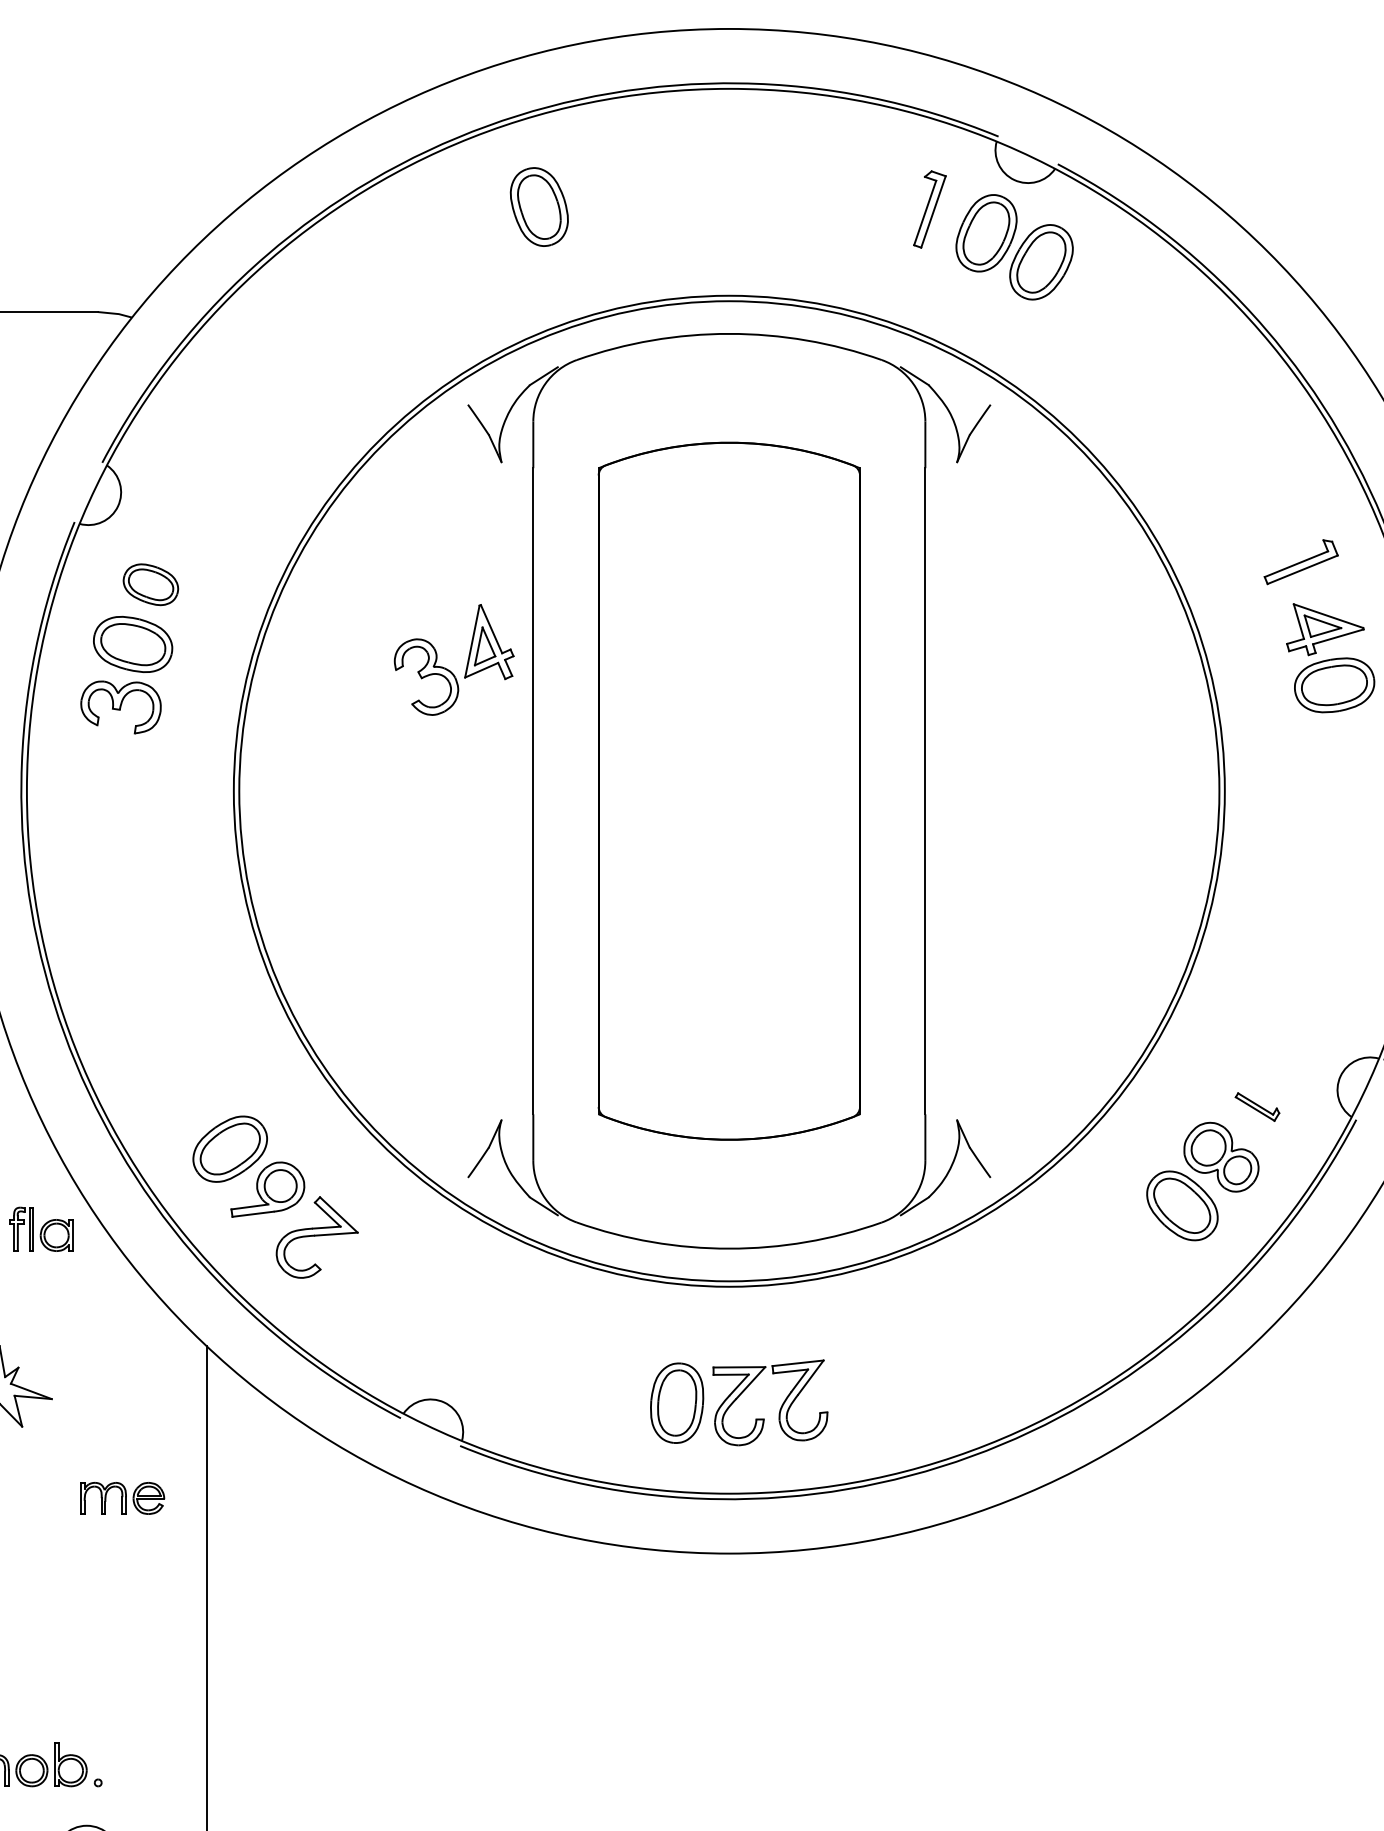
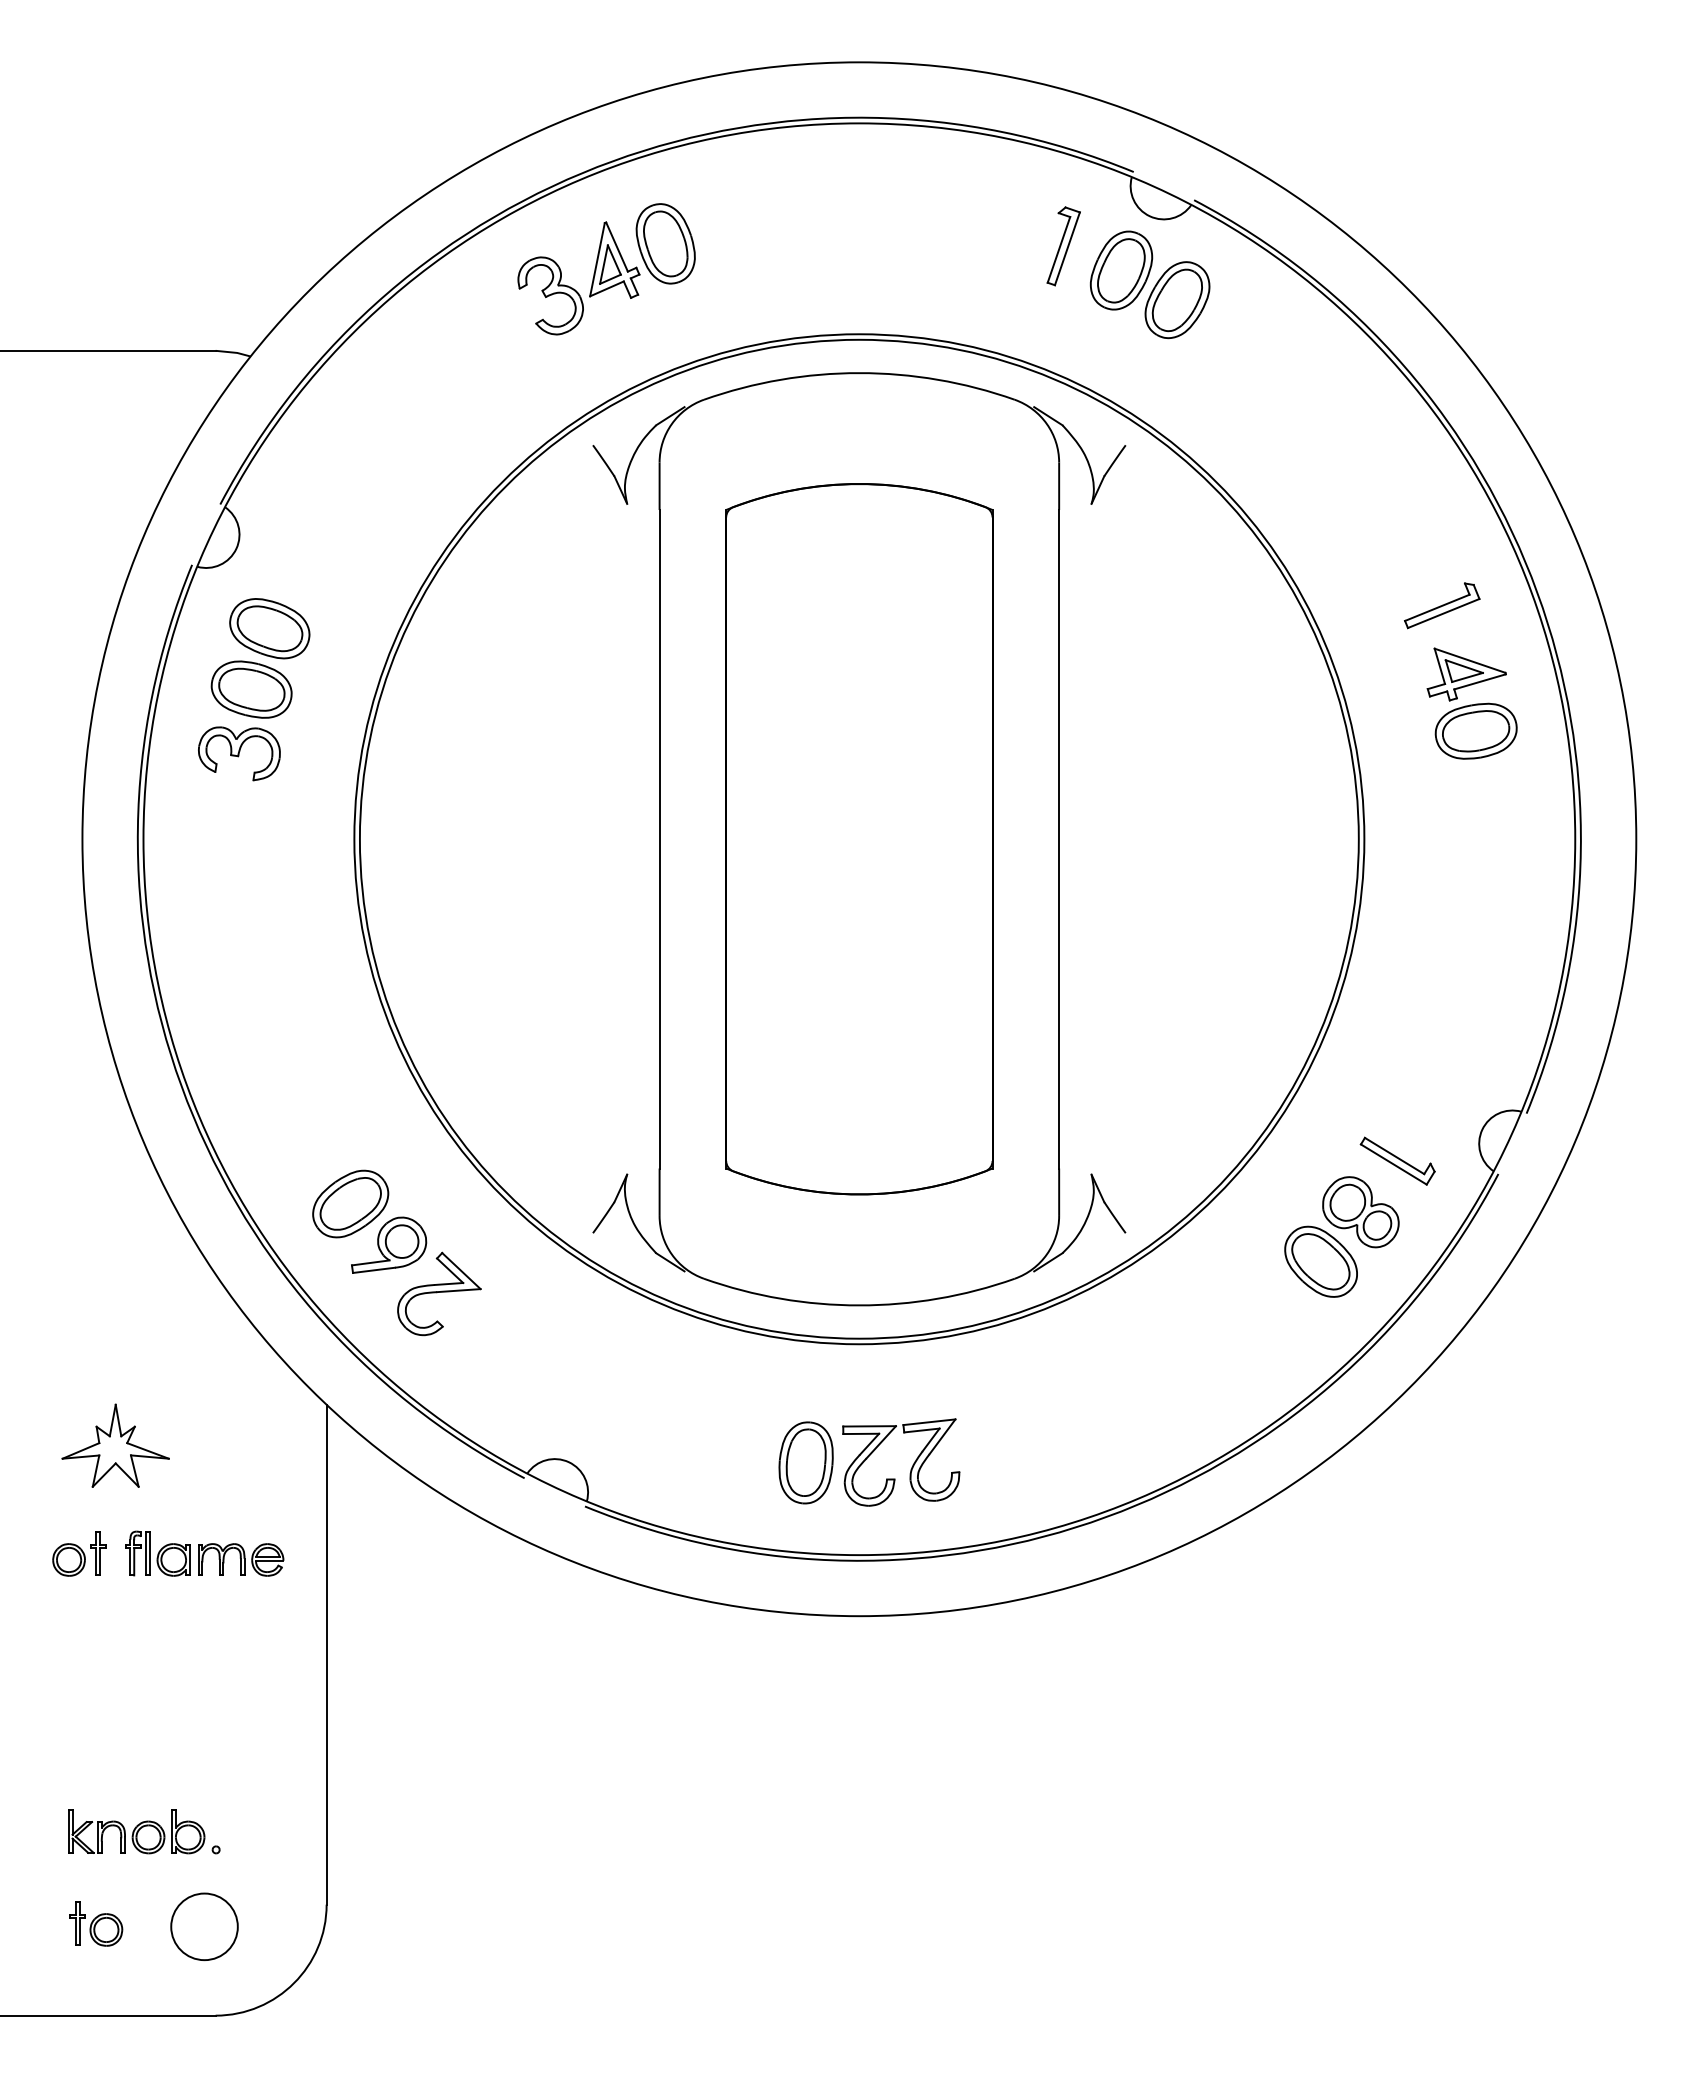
part: (150, 584) -> (269, 628), size x1.43
part: (449, 669) -> (574, 288), moved
part: (1257, 1106) -> (1397, 1160), size x1.67
part: (40, 1229) -> (157, 1553), moved

